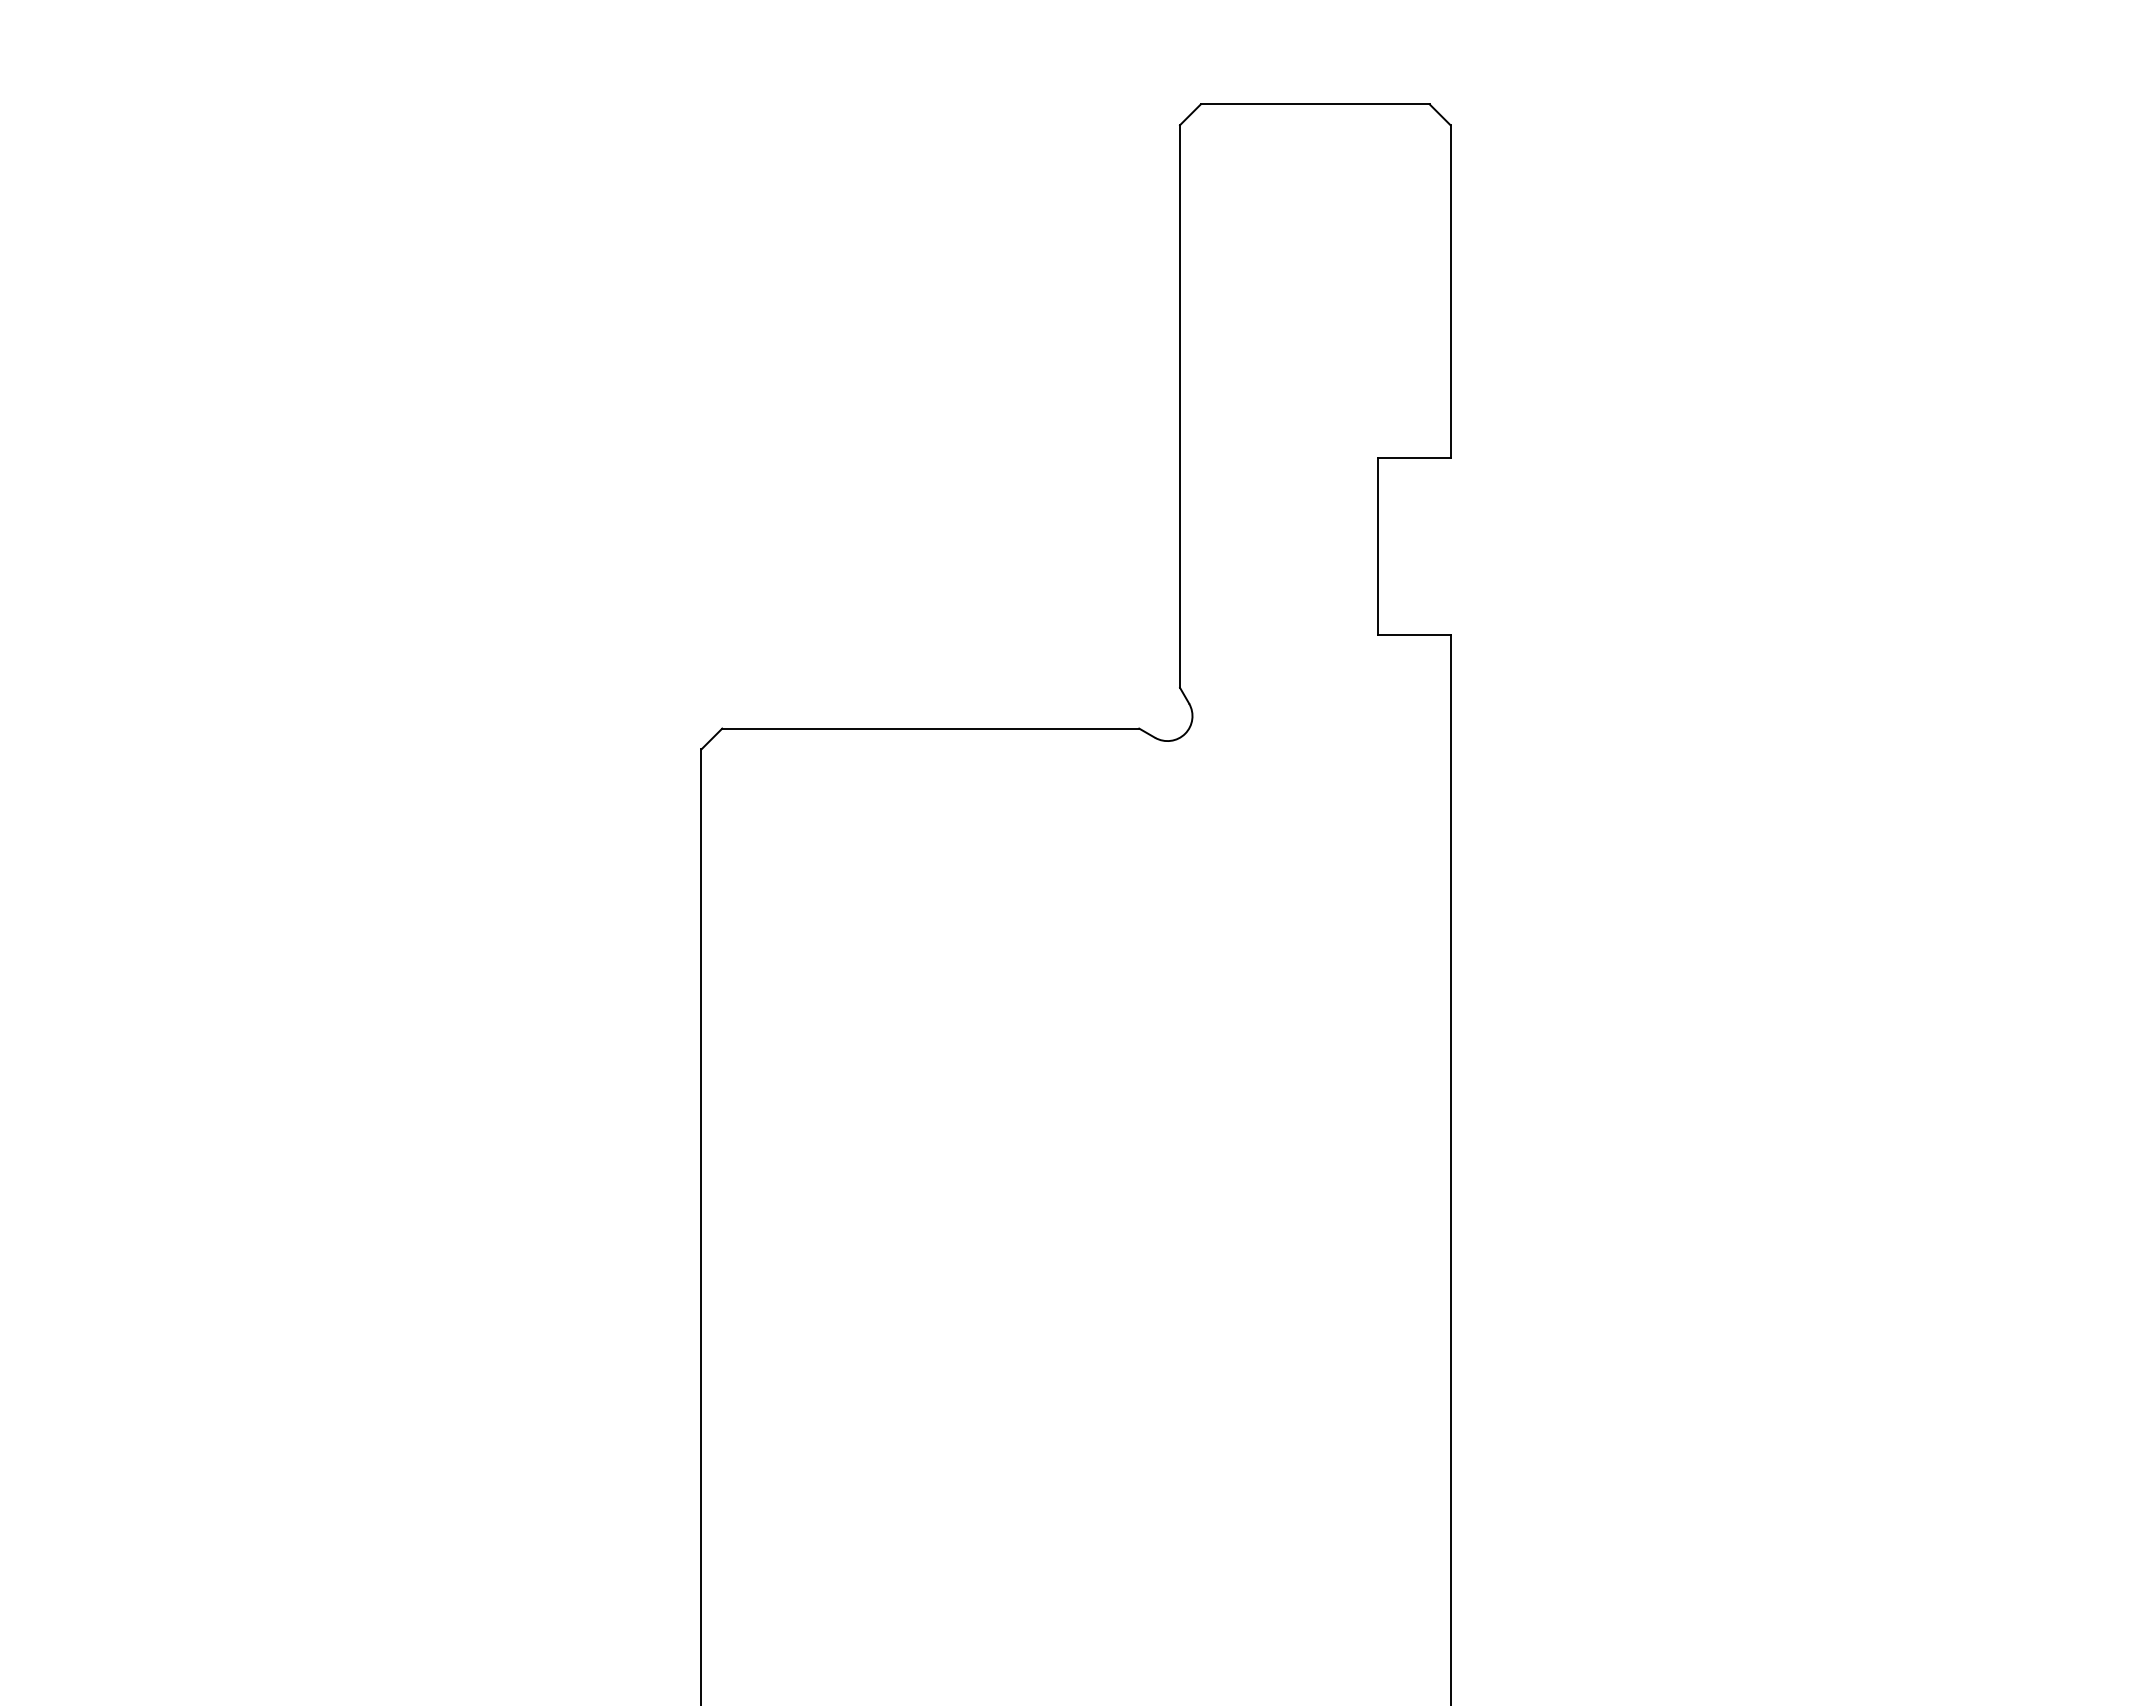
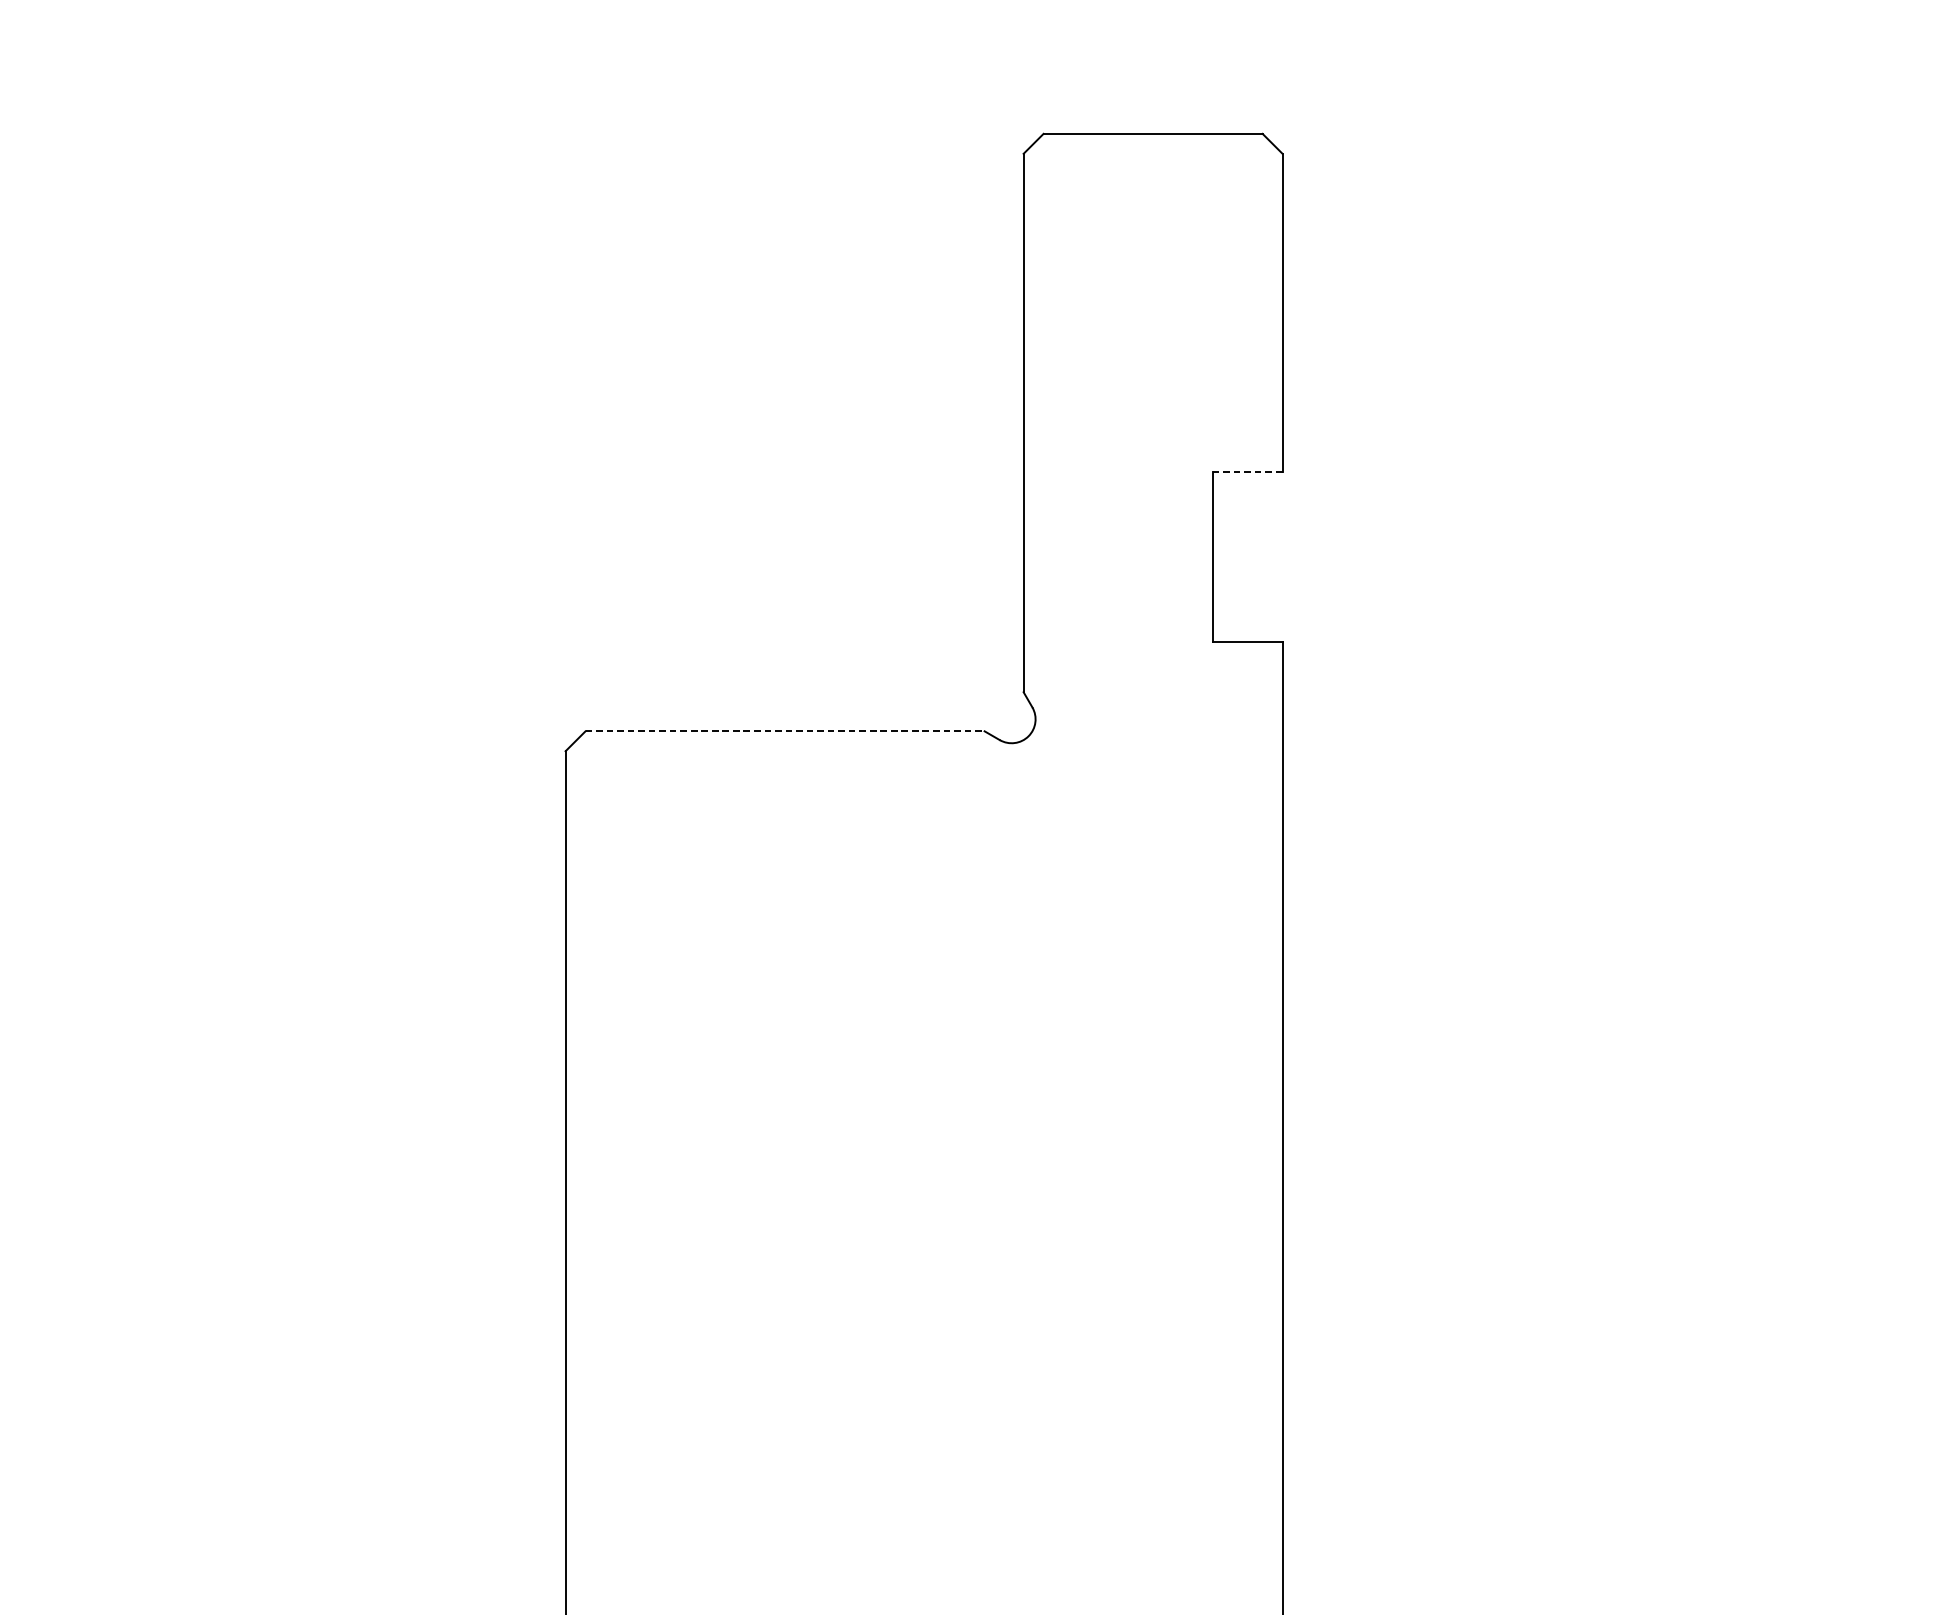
line: (1413, 458) -> (1247, 472), solid -> dashed
line: (931, 728) -> (785, 731), solid -> dashed

